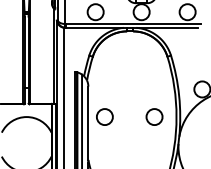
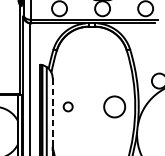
circle: (104, 116) -> (67, 106), size x0.6
circle: (154, 116) -> (114, 106), size x1.4
line: (88, 123) -> (52, 112), solid -> dashed

